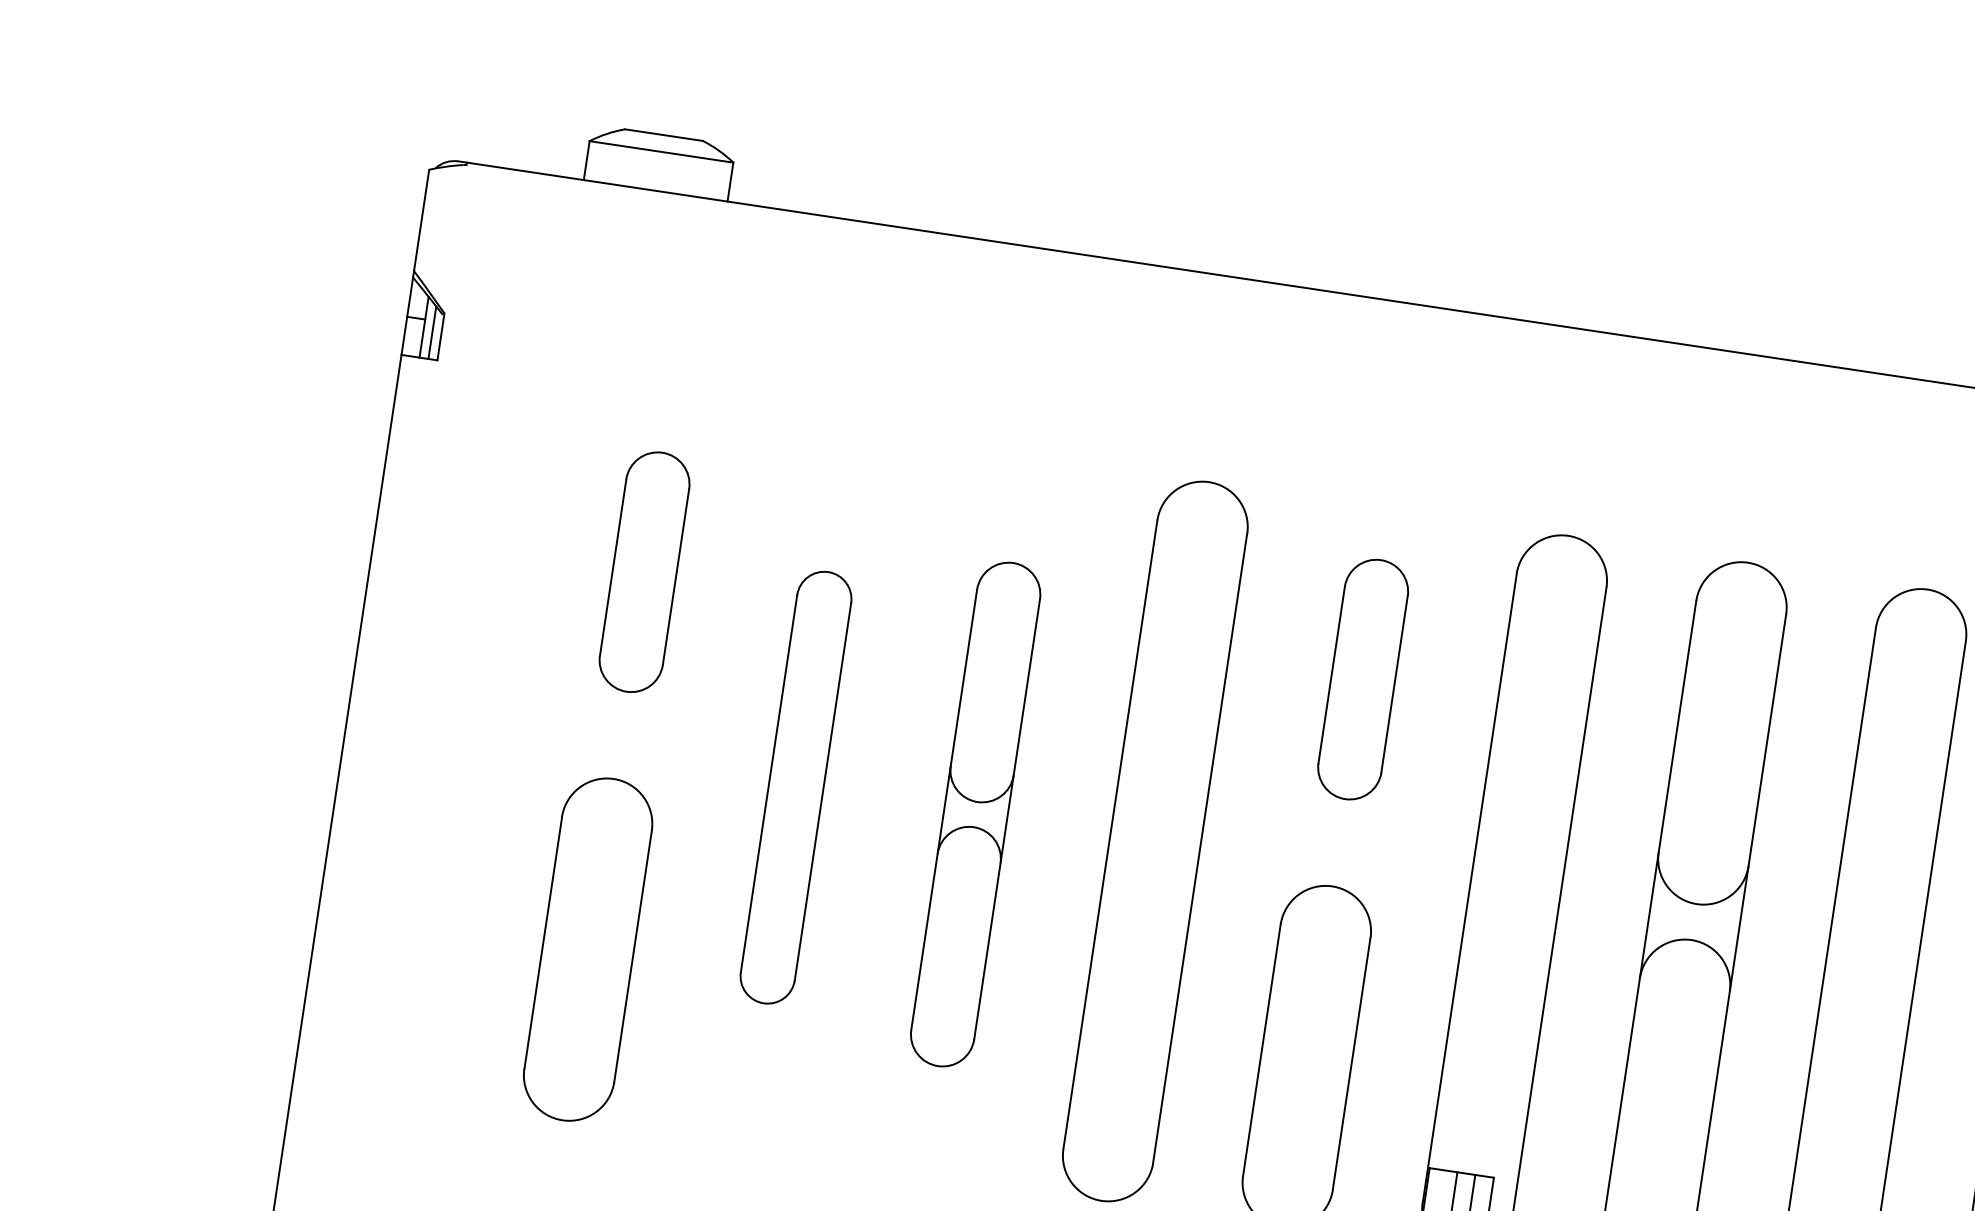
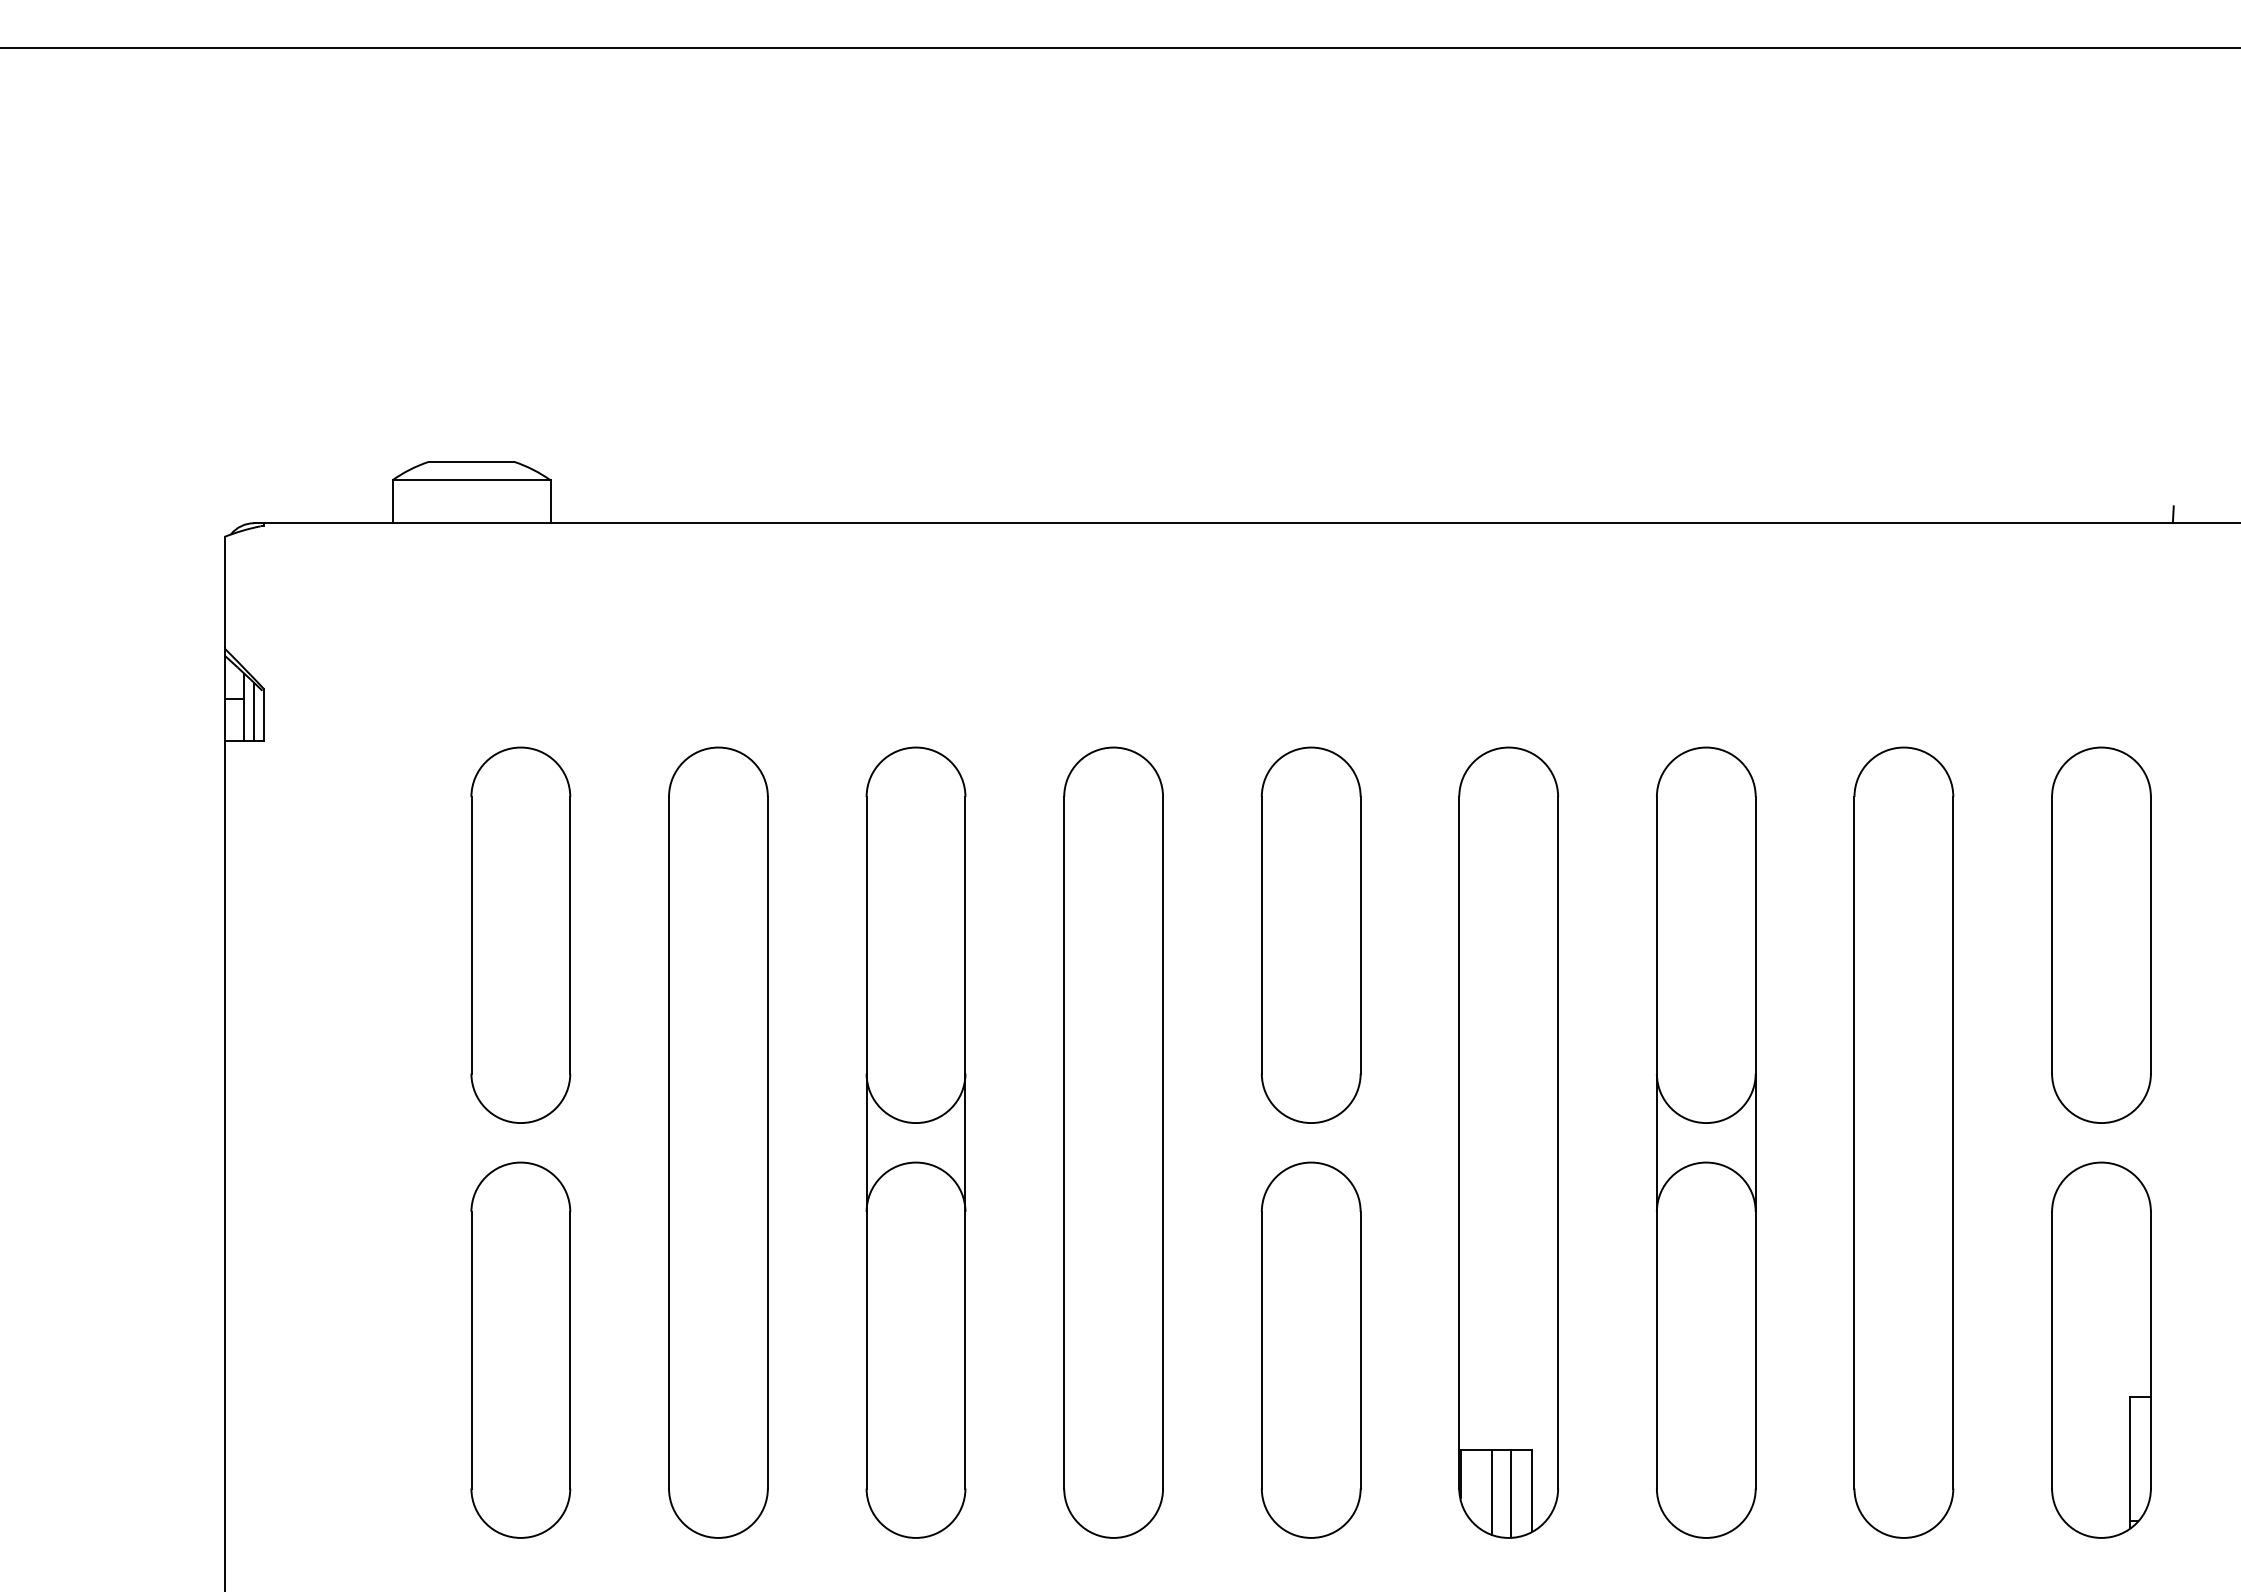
part: (644, 571) -> (520, 934), size x1.43
part: (1362, 678) -> (1310, 934), size x1.43
part: (796, 787) -> (718, 1142), size x1.67
part: (975, 814) -> (915, 1142), size x1.43

